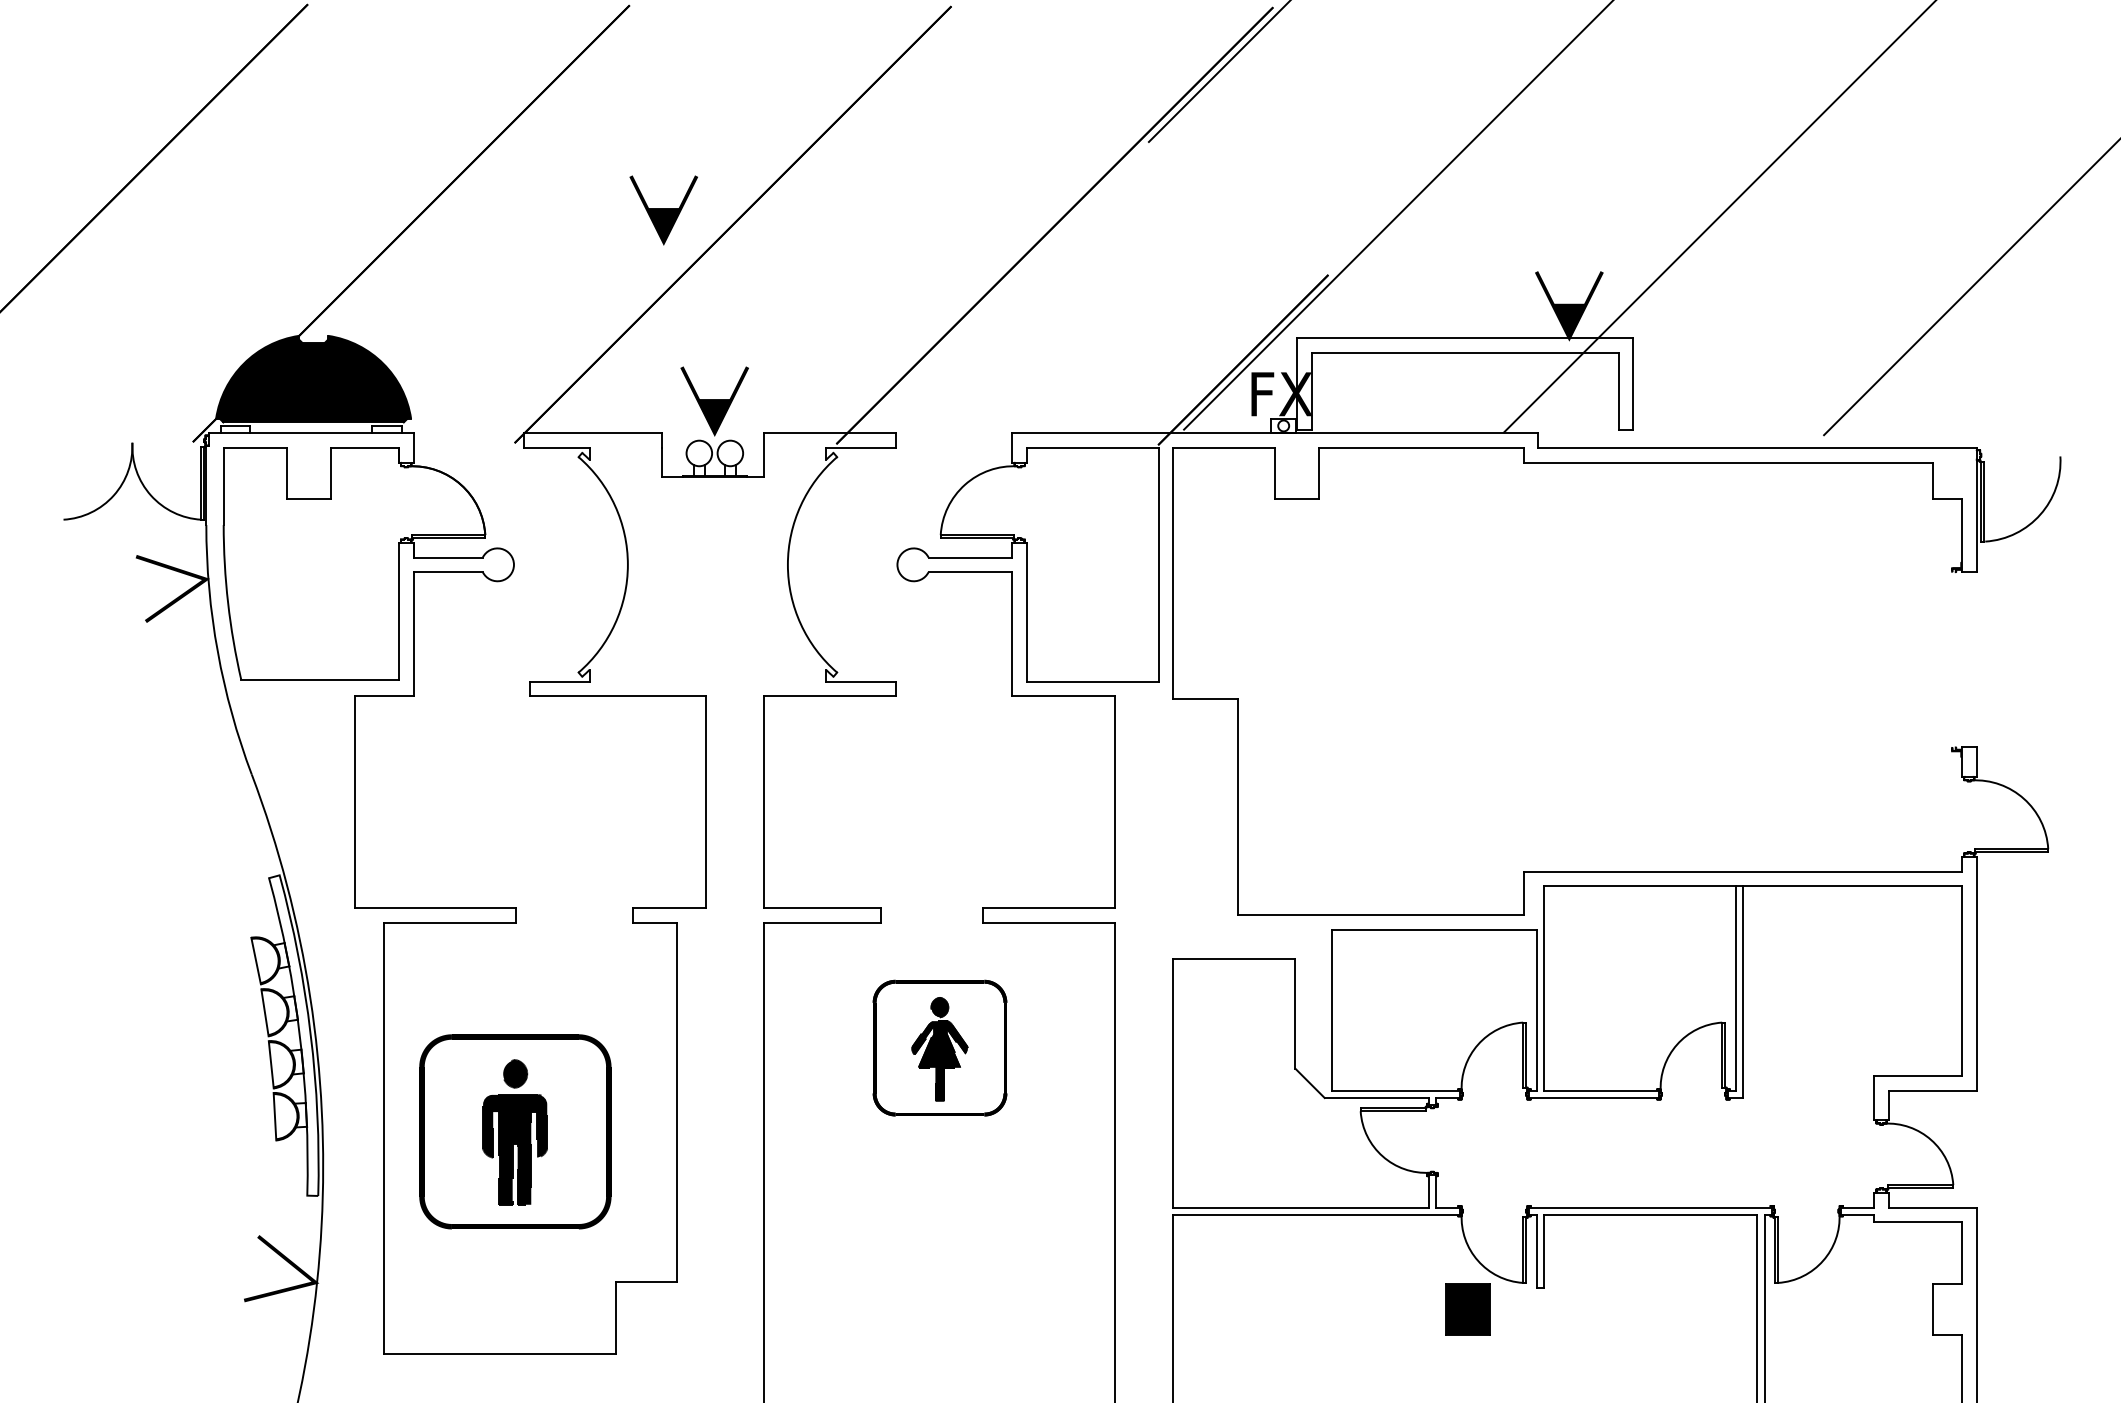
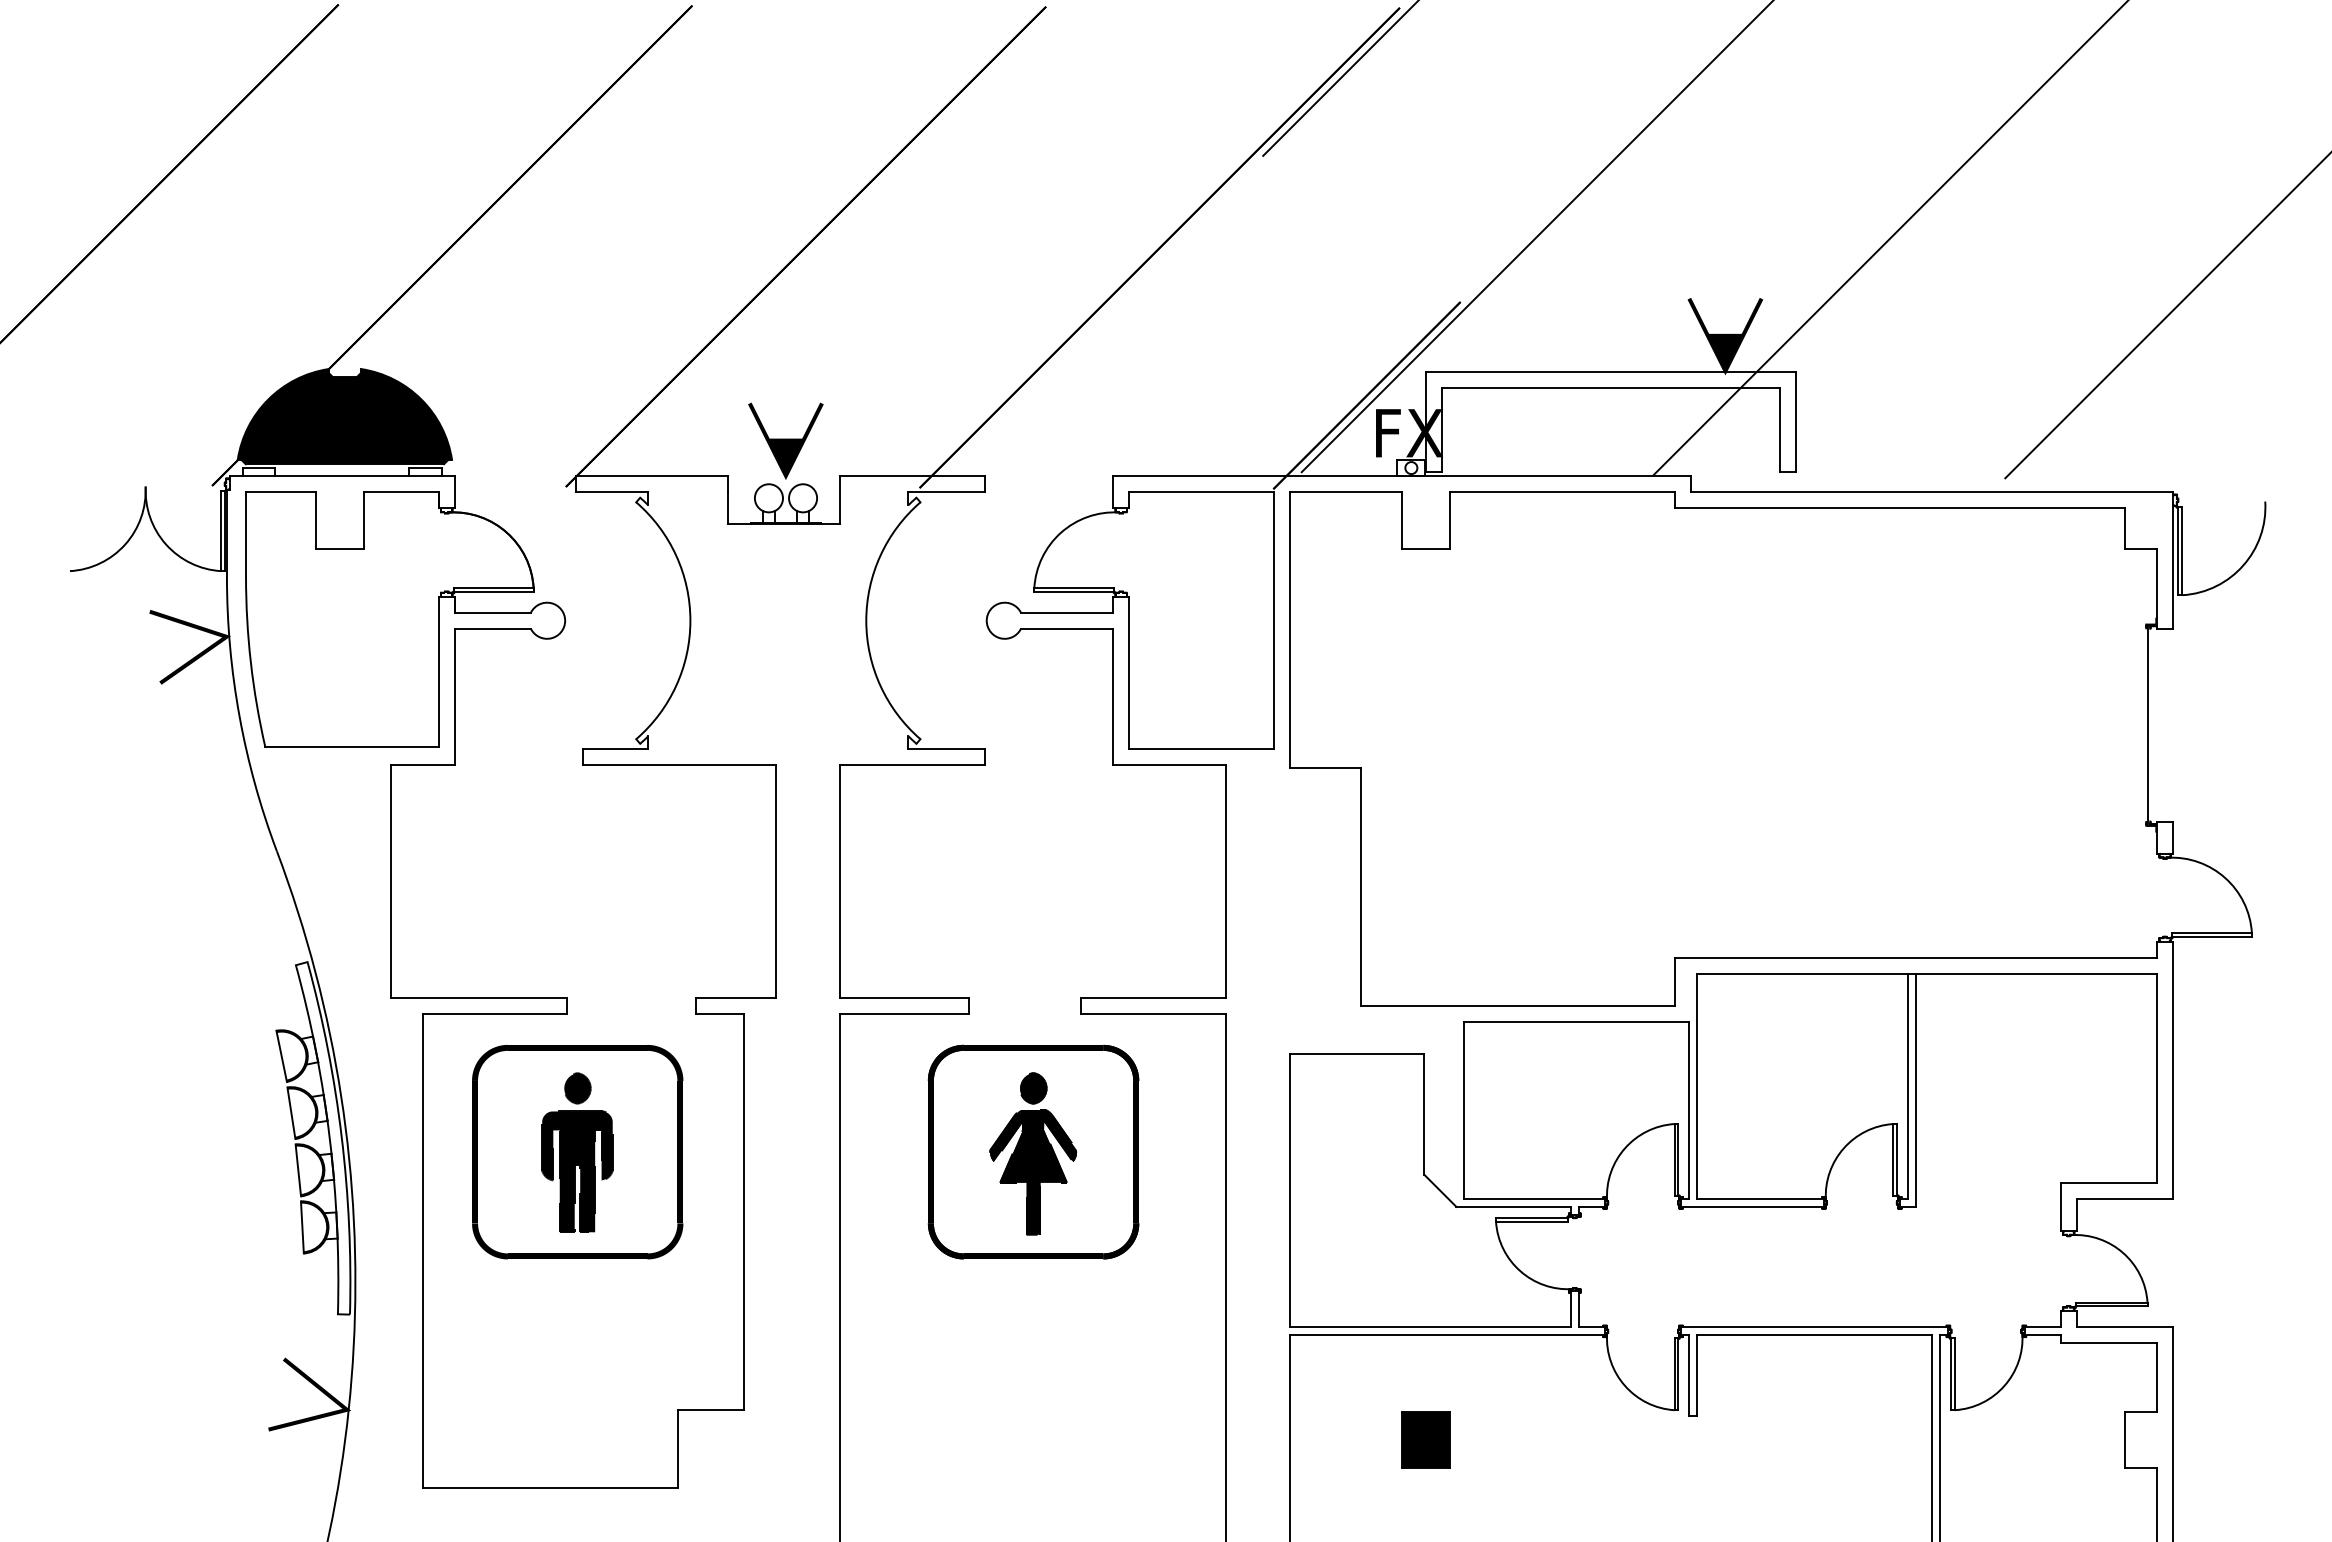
part: (663, 209) -> (729, 230), removed
line: (1954, 660) -> (2148, 725), added
part: (939, 1047) -> (1033, 1151), size x1.43
part: (515, 1131) -> (577, 1151), moved
part: (1467, 1309) -> (1425, 1439), moved

